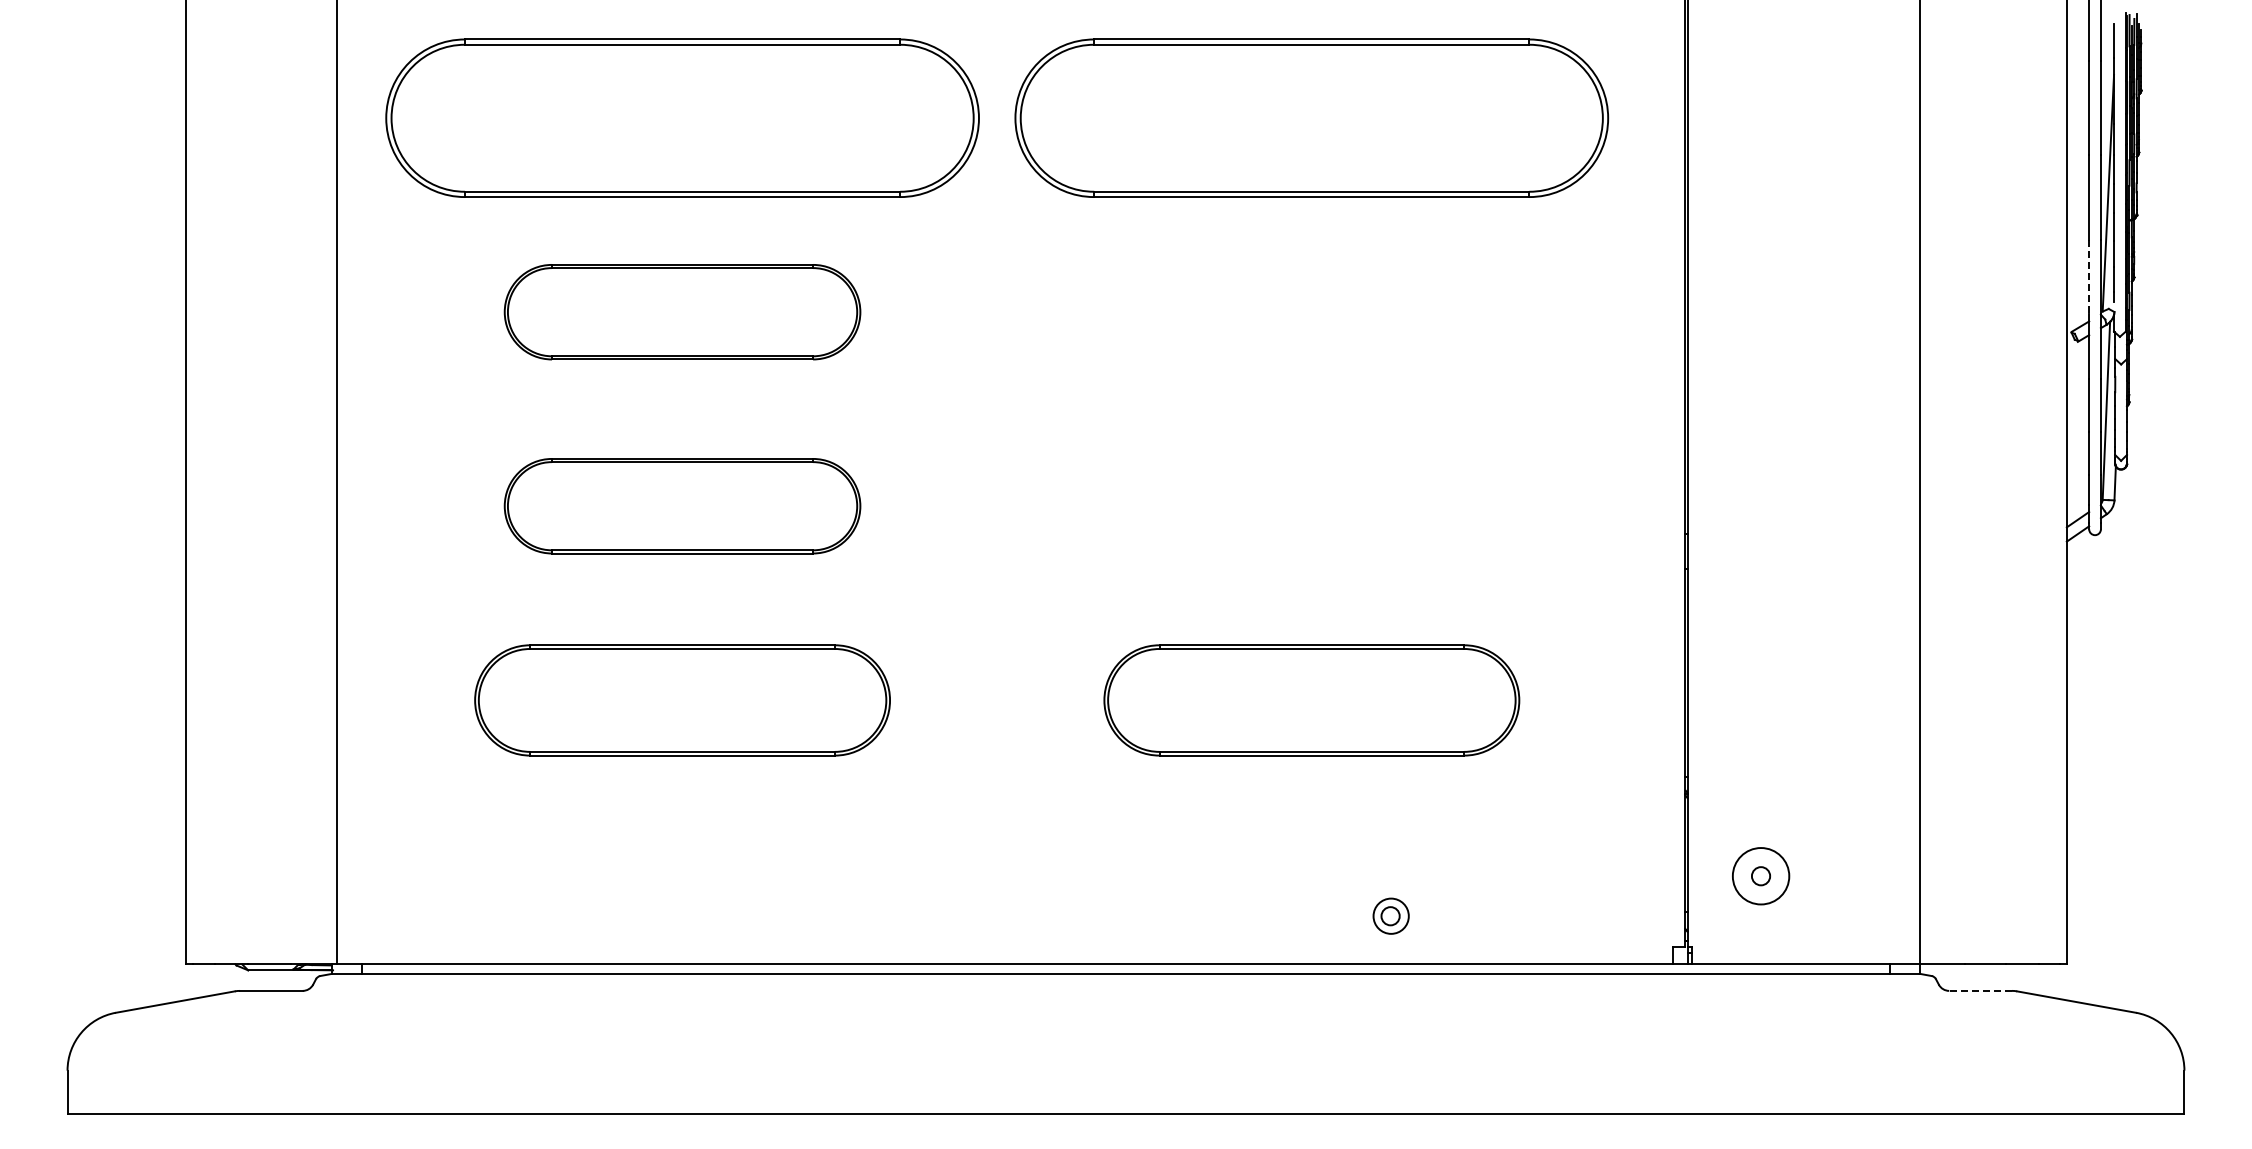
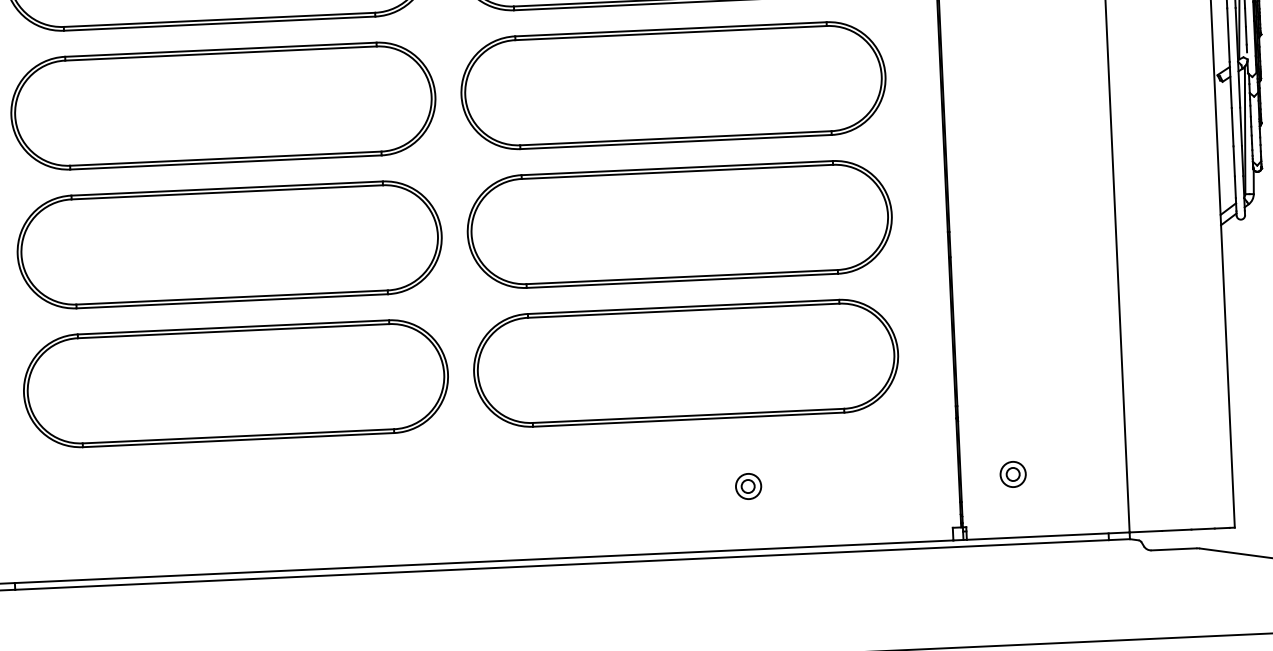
line: (2089, 277) -> (1228, 35), dashed -> solid
part: (682, 311) -> (223, 105), size x1.67
part: (1311, 311) -> (673, 85), added
part: (682, 505) -> (229, 244), size x1.67
part: (1311, 505) -> (679, 223), added
part: (682, 700) -> (235, 383), size x1.43
part: (1311, 700) -> (685, 363), size x1.43
circle: (1760, 875) -> (1012, 473), size x0.62
part: (1390, 915) -> (748, 485), moved
line: (1980, 990) -> (1173, 549), dashed -> solid

